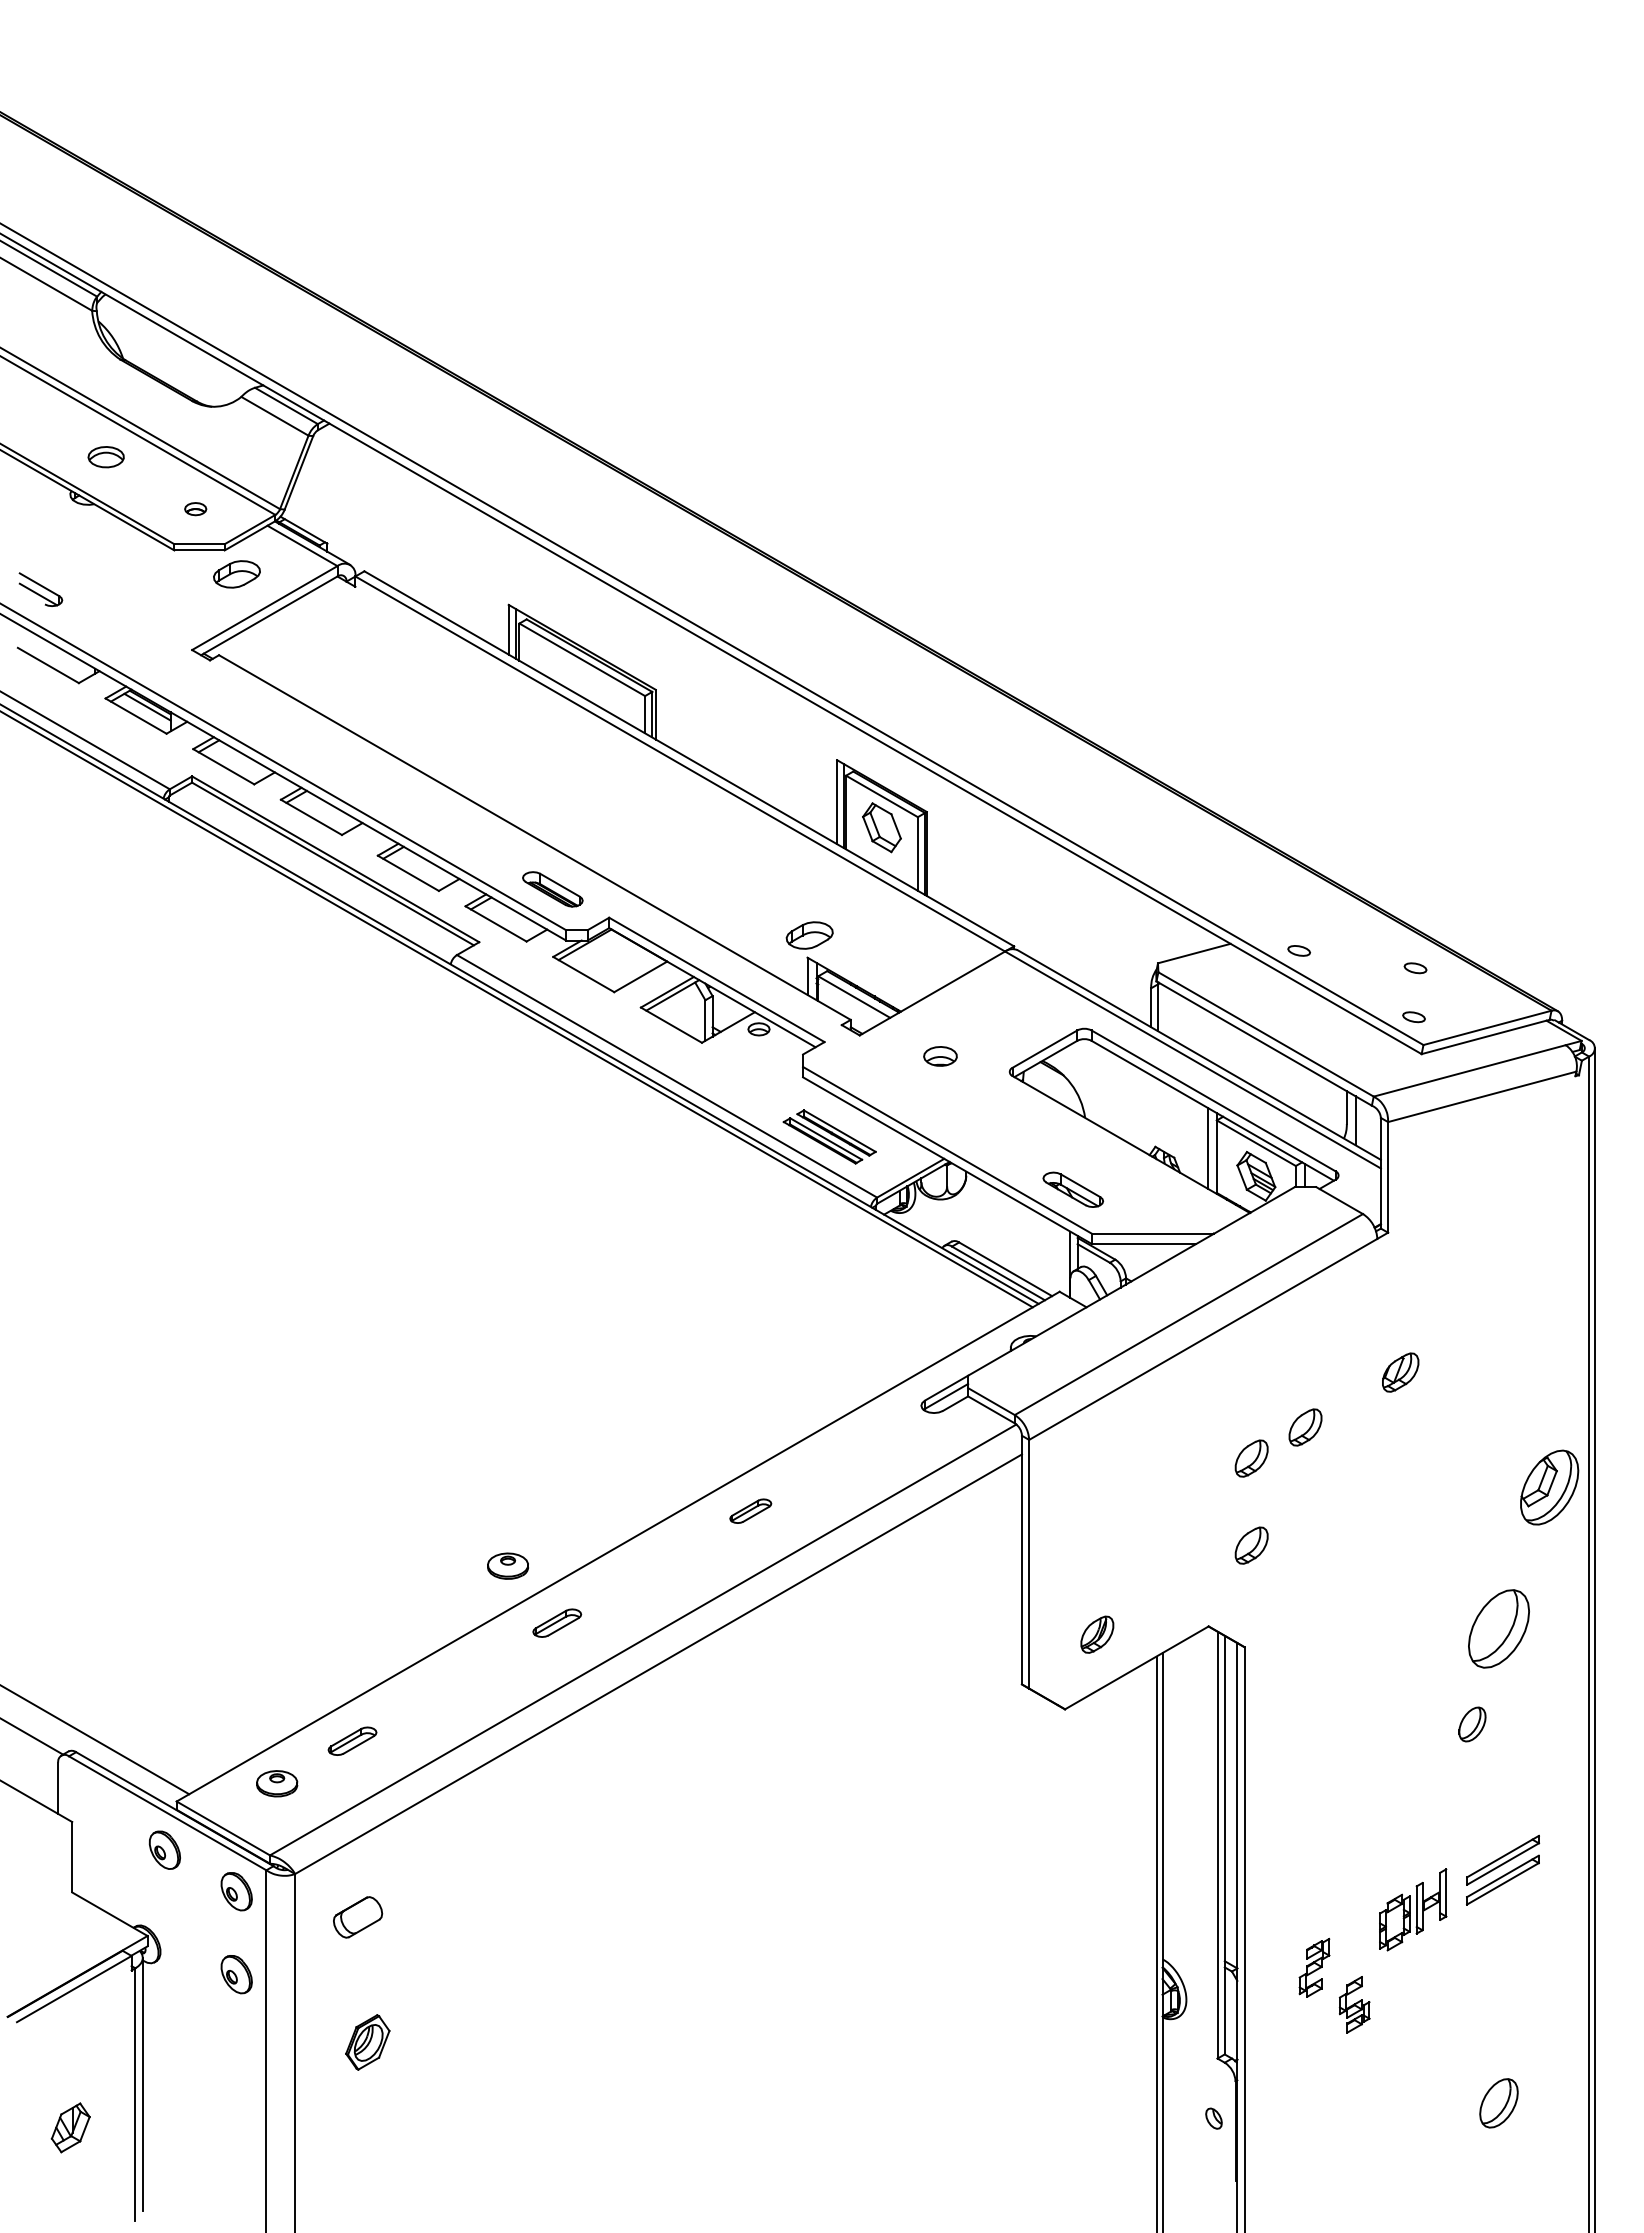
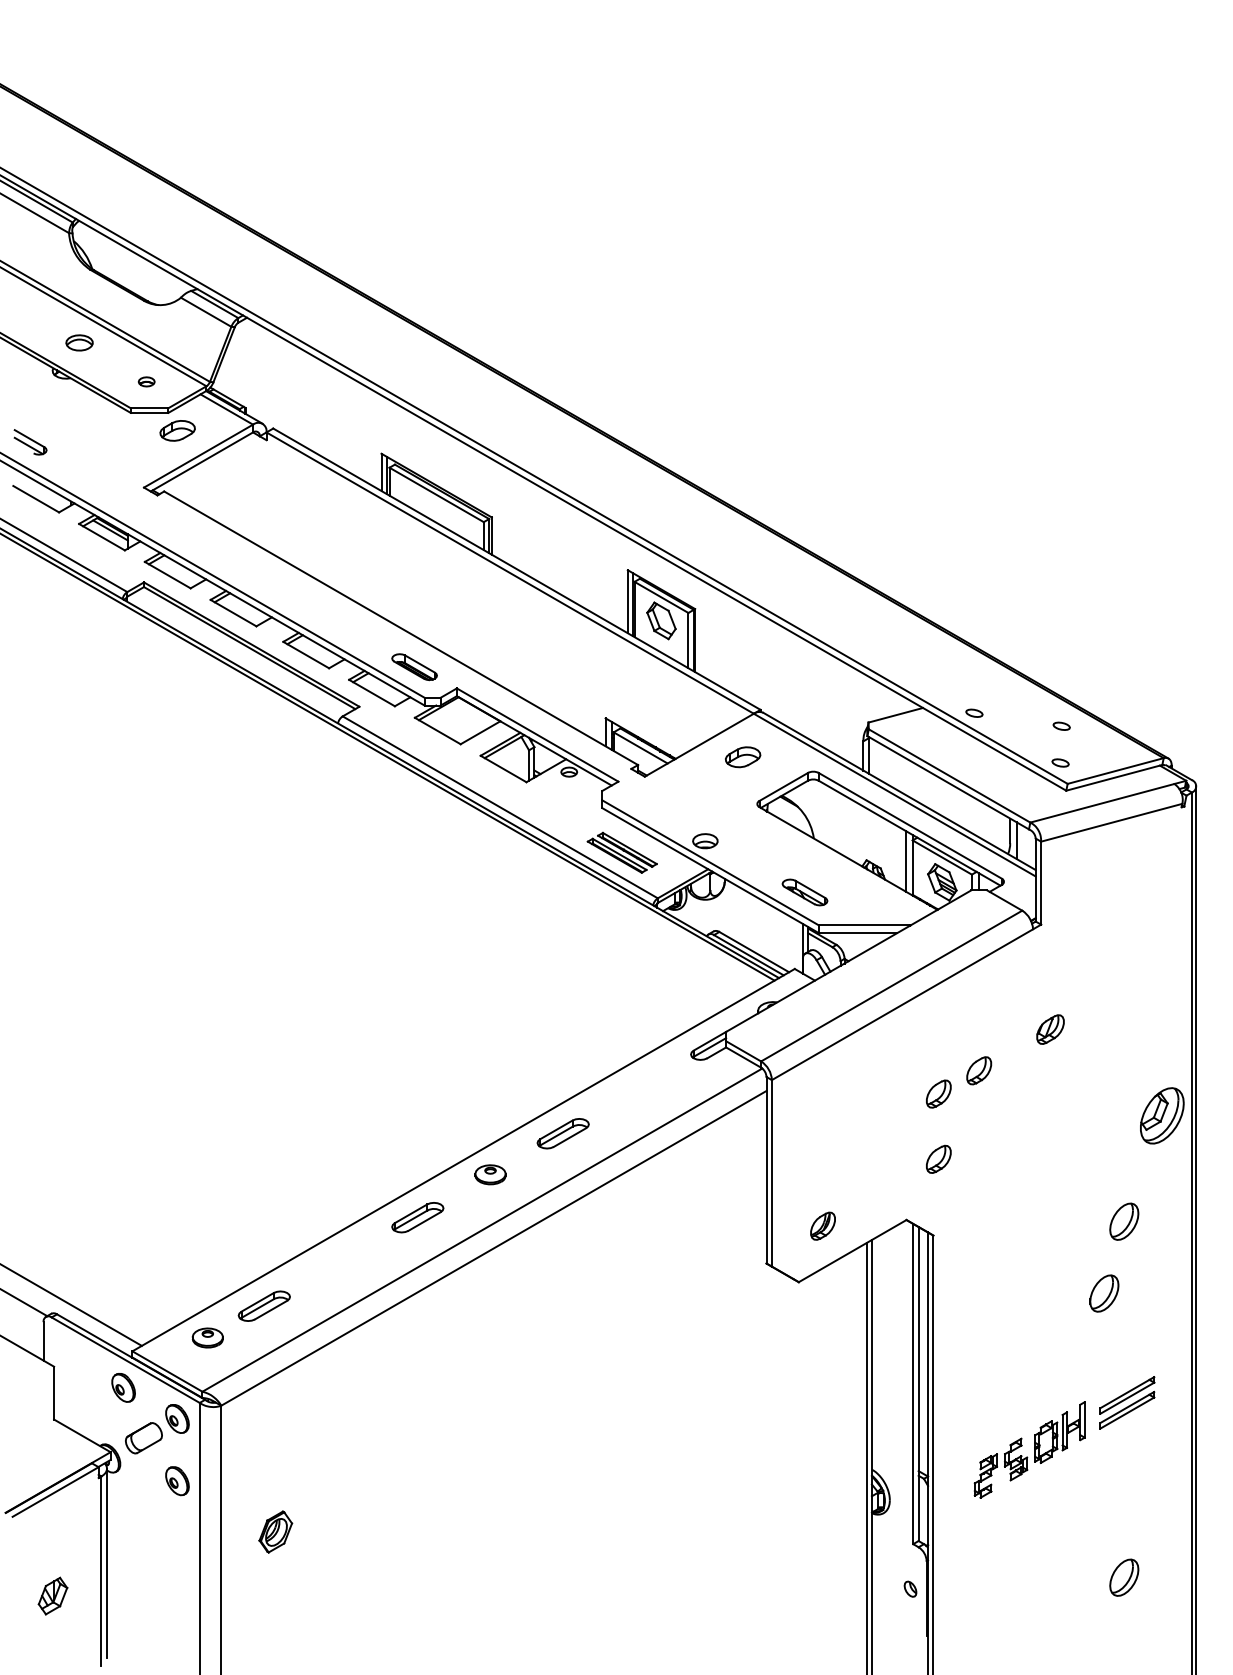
part: (809, 935) -> (742, 757), moved
part: (940, 1056) -> (705, 841), moved
part: (750, 1510) -> (562, 1133), size x1.67
part: (507, 1565) -> (490, 1174), moved
part: (557, 1622) -> (418, 1217), size x1.43
part: (1498, 1628) -> (1123, 1221), size x0.62
part: (1472, 1724) -> (1104, 1293), size x1.43
part: (352, 1740) -> (264, 1305), size x1.43
part: (358, 1917) -> (144, 1438), moved
part: (1354, 2004) -> (1015, 1459), moved

